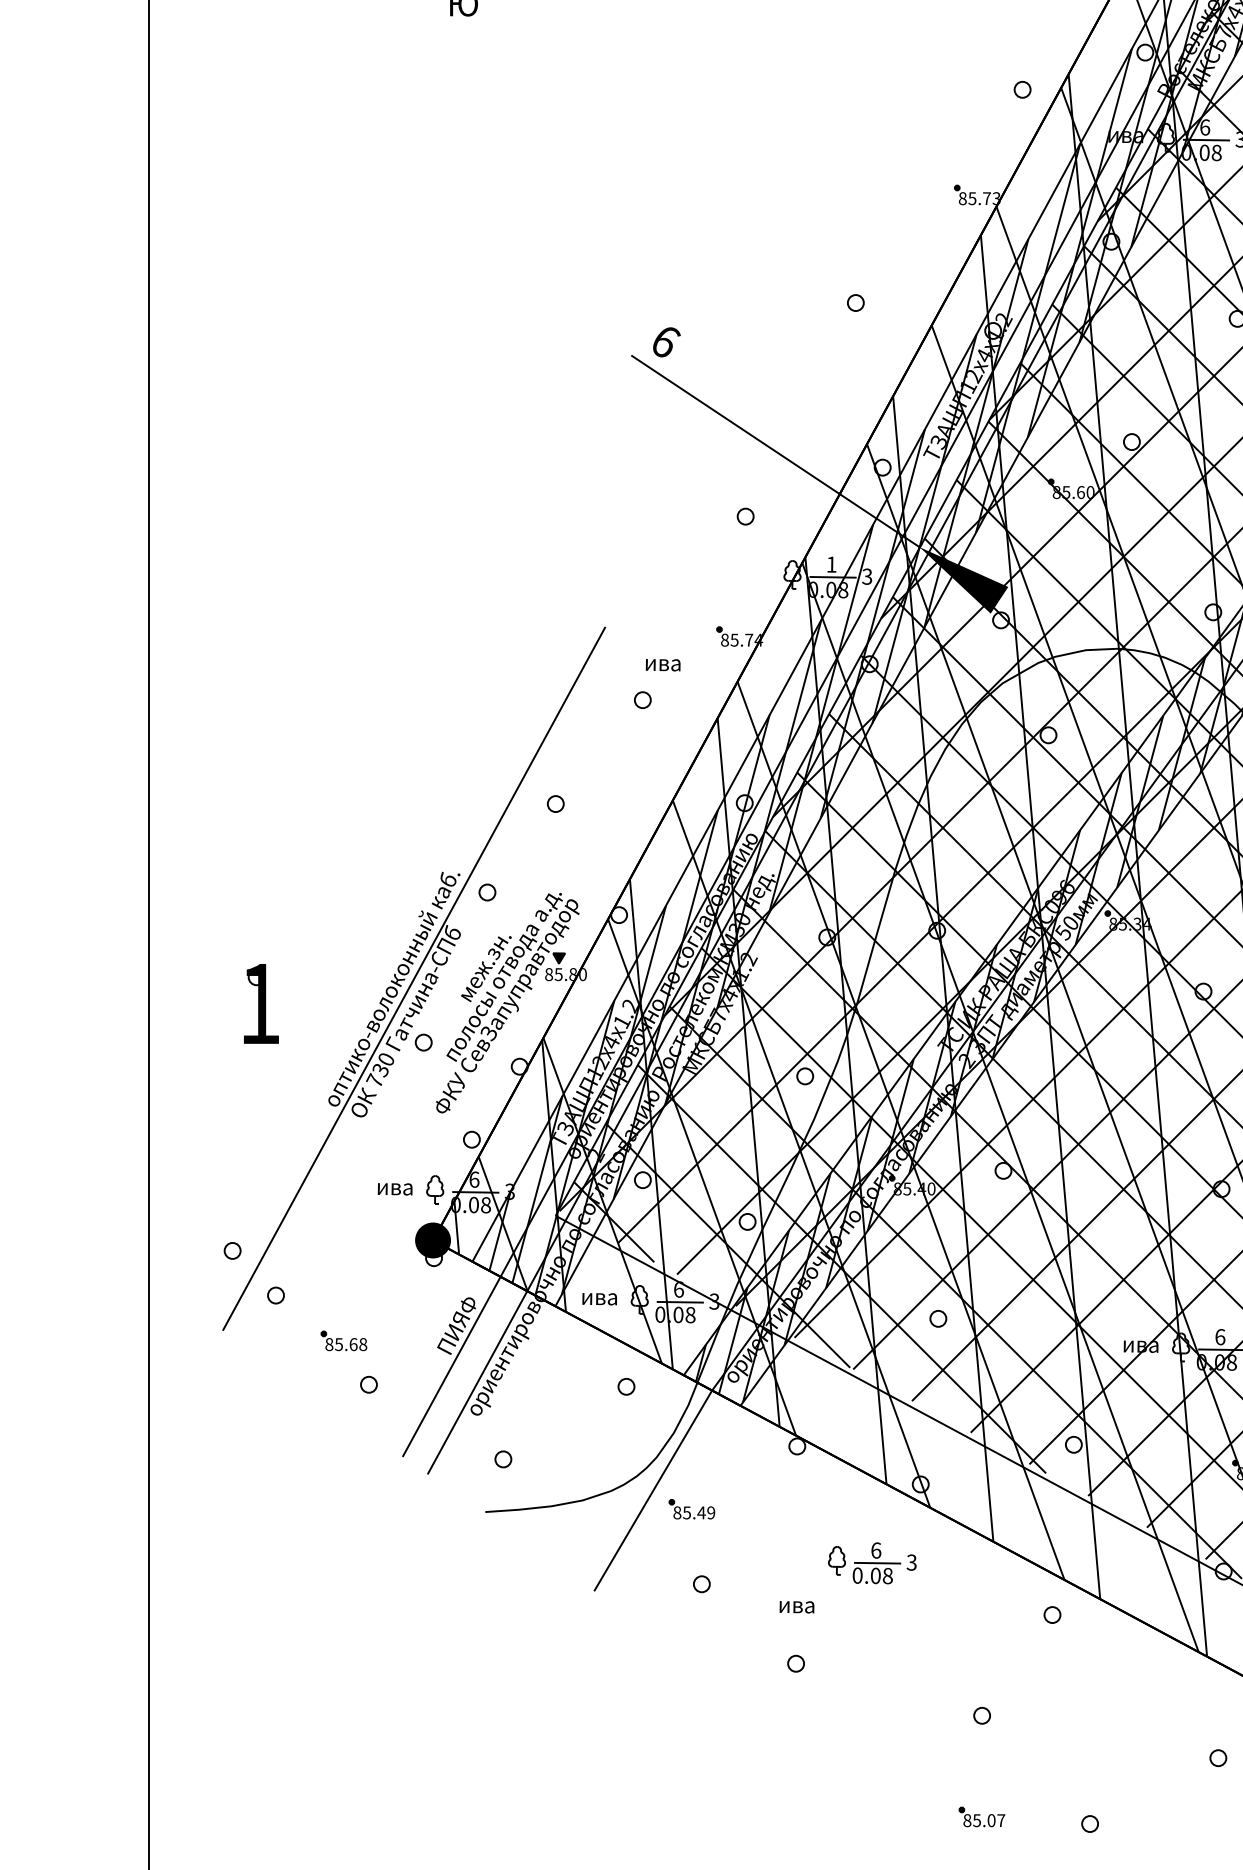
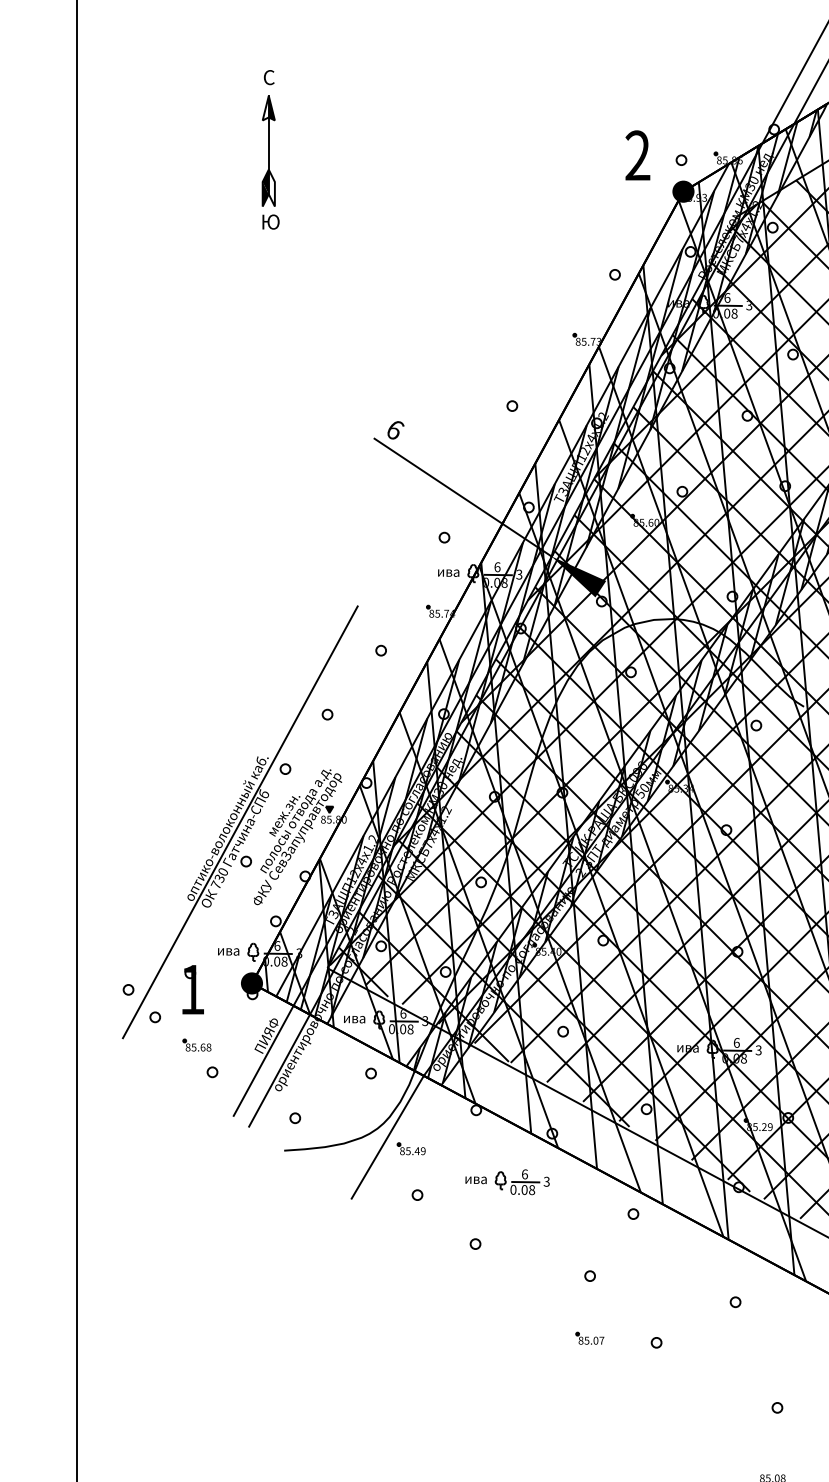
text: (831, 565) -> (497, 567), 1 -> 6
text: (662, 664) -> (448, 572), moved
part: (260, 1003) -> (192, 989), moved
text: (796, 1607) -> (475, 1180), moved

